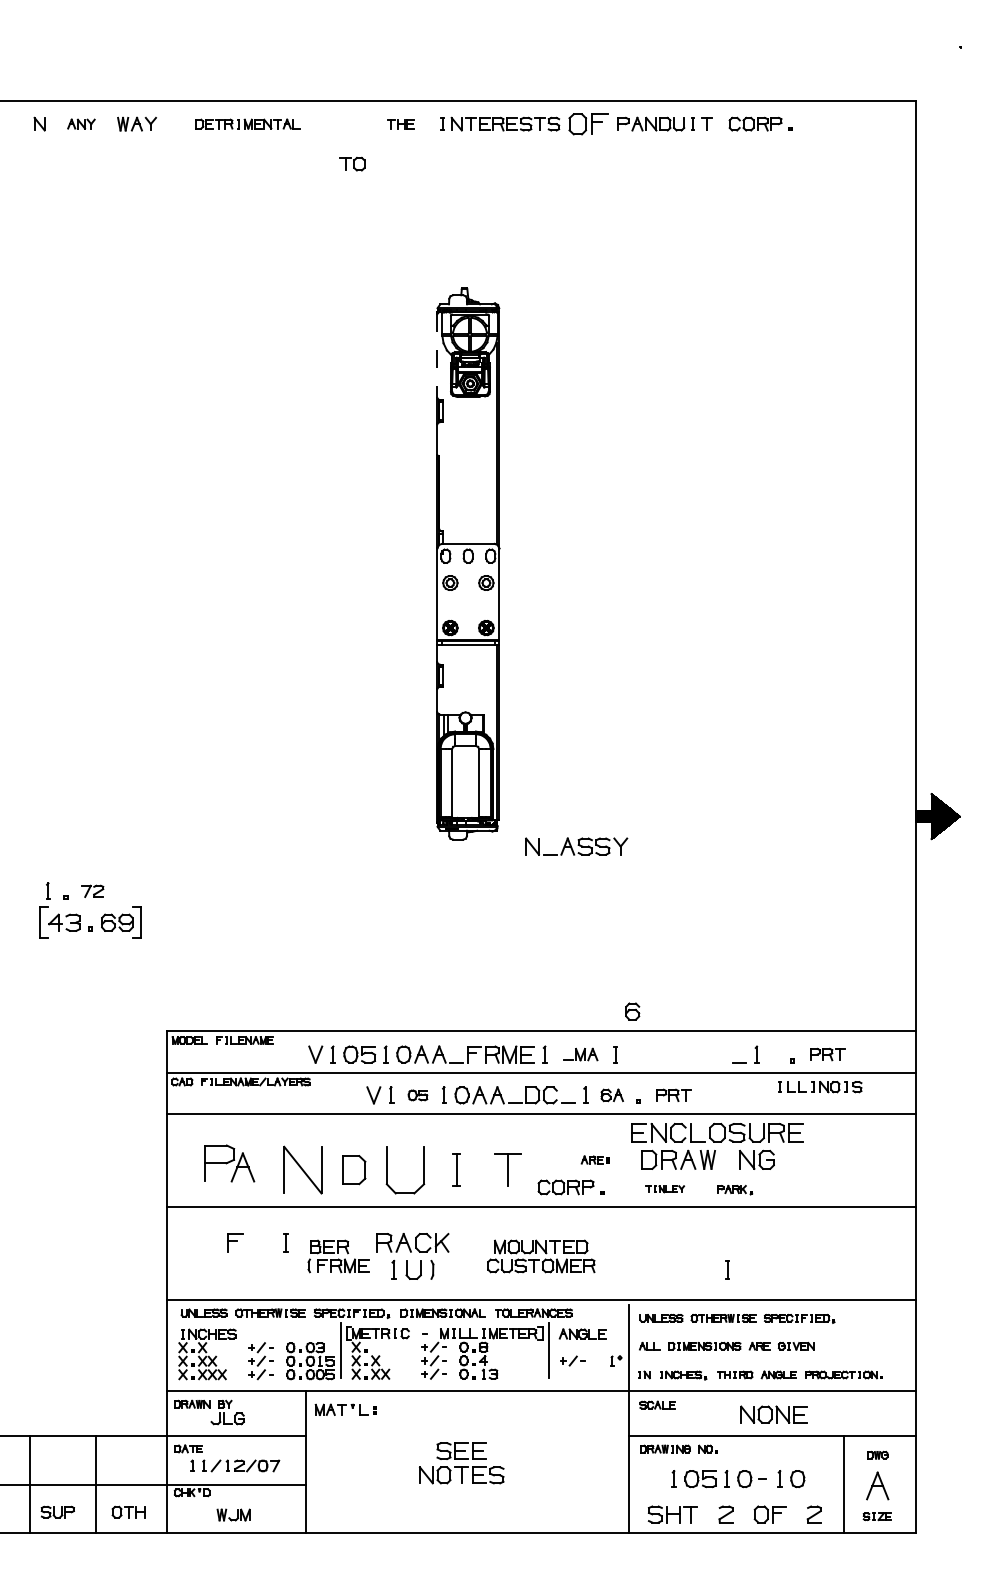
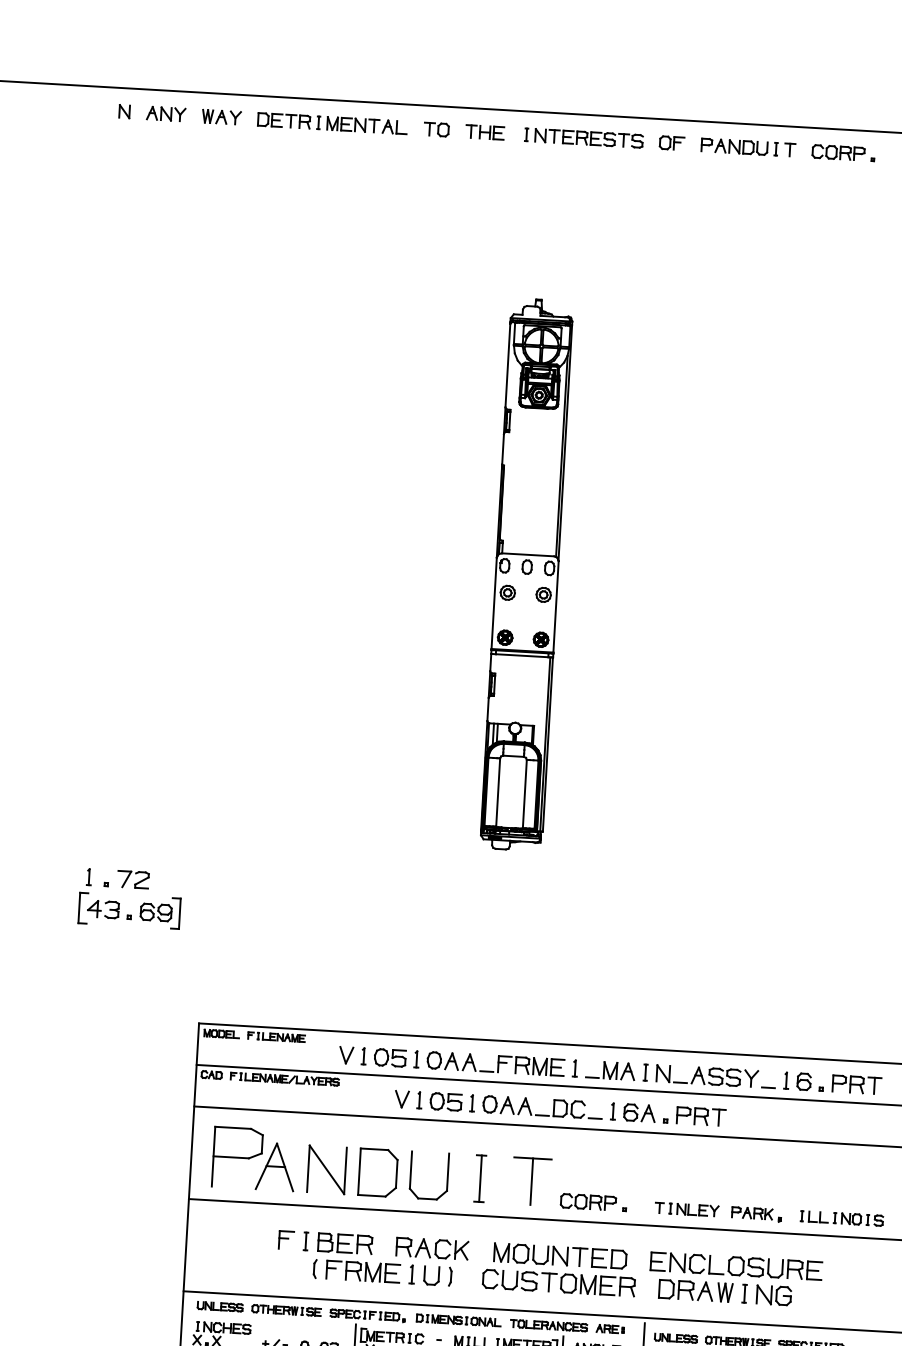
part: (81, 123) -> (166, 113), size x1.43
part: (248, 123) -> (332, 122), size x1.43
part: (400, 123) -> (484, 131), size x1.43
part: (588, 123) -> (671, 142), size x0.62
part: (352, 163) -> (436, 128), moved
line: (437, 356) -> (507, 366), dashed -> solid
part: (576, 846) -> (707, 1076), moved
part: (92, 891) -> (133, 879), size x1.43
part: (632, 1011) -> (803, 1081), moved
part: (580, 1054) -> (610, 1070), size x1.43
part: (827, 1054) -> (856, 1084), size x1.43
part: (820, 1087) -> (842, 1218), moved
part: (417, 1095) -> (445, 1102), size x1.67
part: (612, 1095) -> (640, 1113), size x1.43
part: (673, 1095) -> (700, 1116), size x1.43
part: (717, 1146) -> (735, 1279), moved
part: (594, 1159) -> (609, 1328), moved
part: (229, 1163) -> (254, 1159), size x1.67
part: (353, 1169) -> (377, 1172), size x1.67
part: (456, 1169) -> (480, 1178), size x1.43
part: (507, 1169) -> (531, 1180), size x1.43
part: (665, 1189) -> (687, 1210), size x1.67
part: (734, 1190) -> (756, 1214), size x1.43
part: (235, 1242) -> (286, 1239), moved
part: (338, 1256) -> (357, 1258), size x1.43
part: (541, 1256) -> (559, 1269), size x1.43

